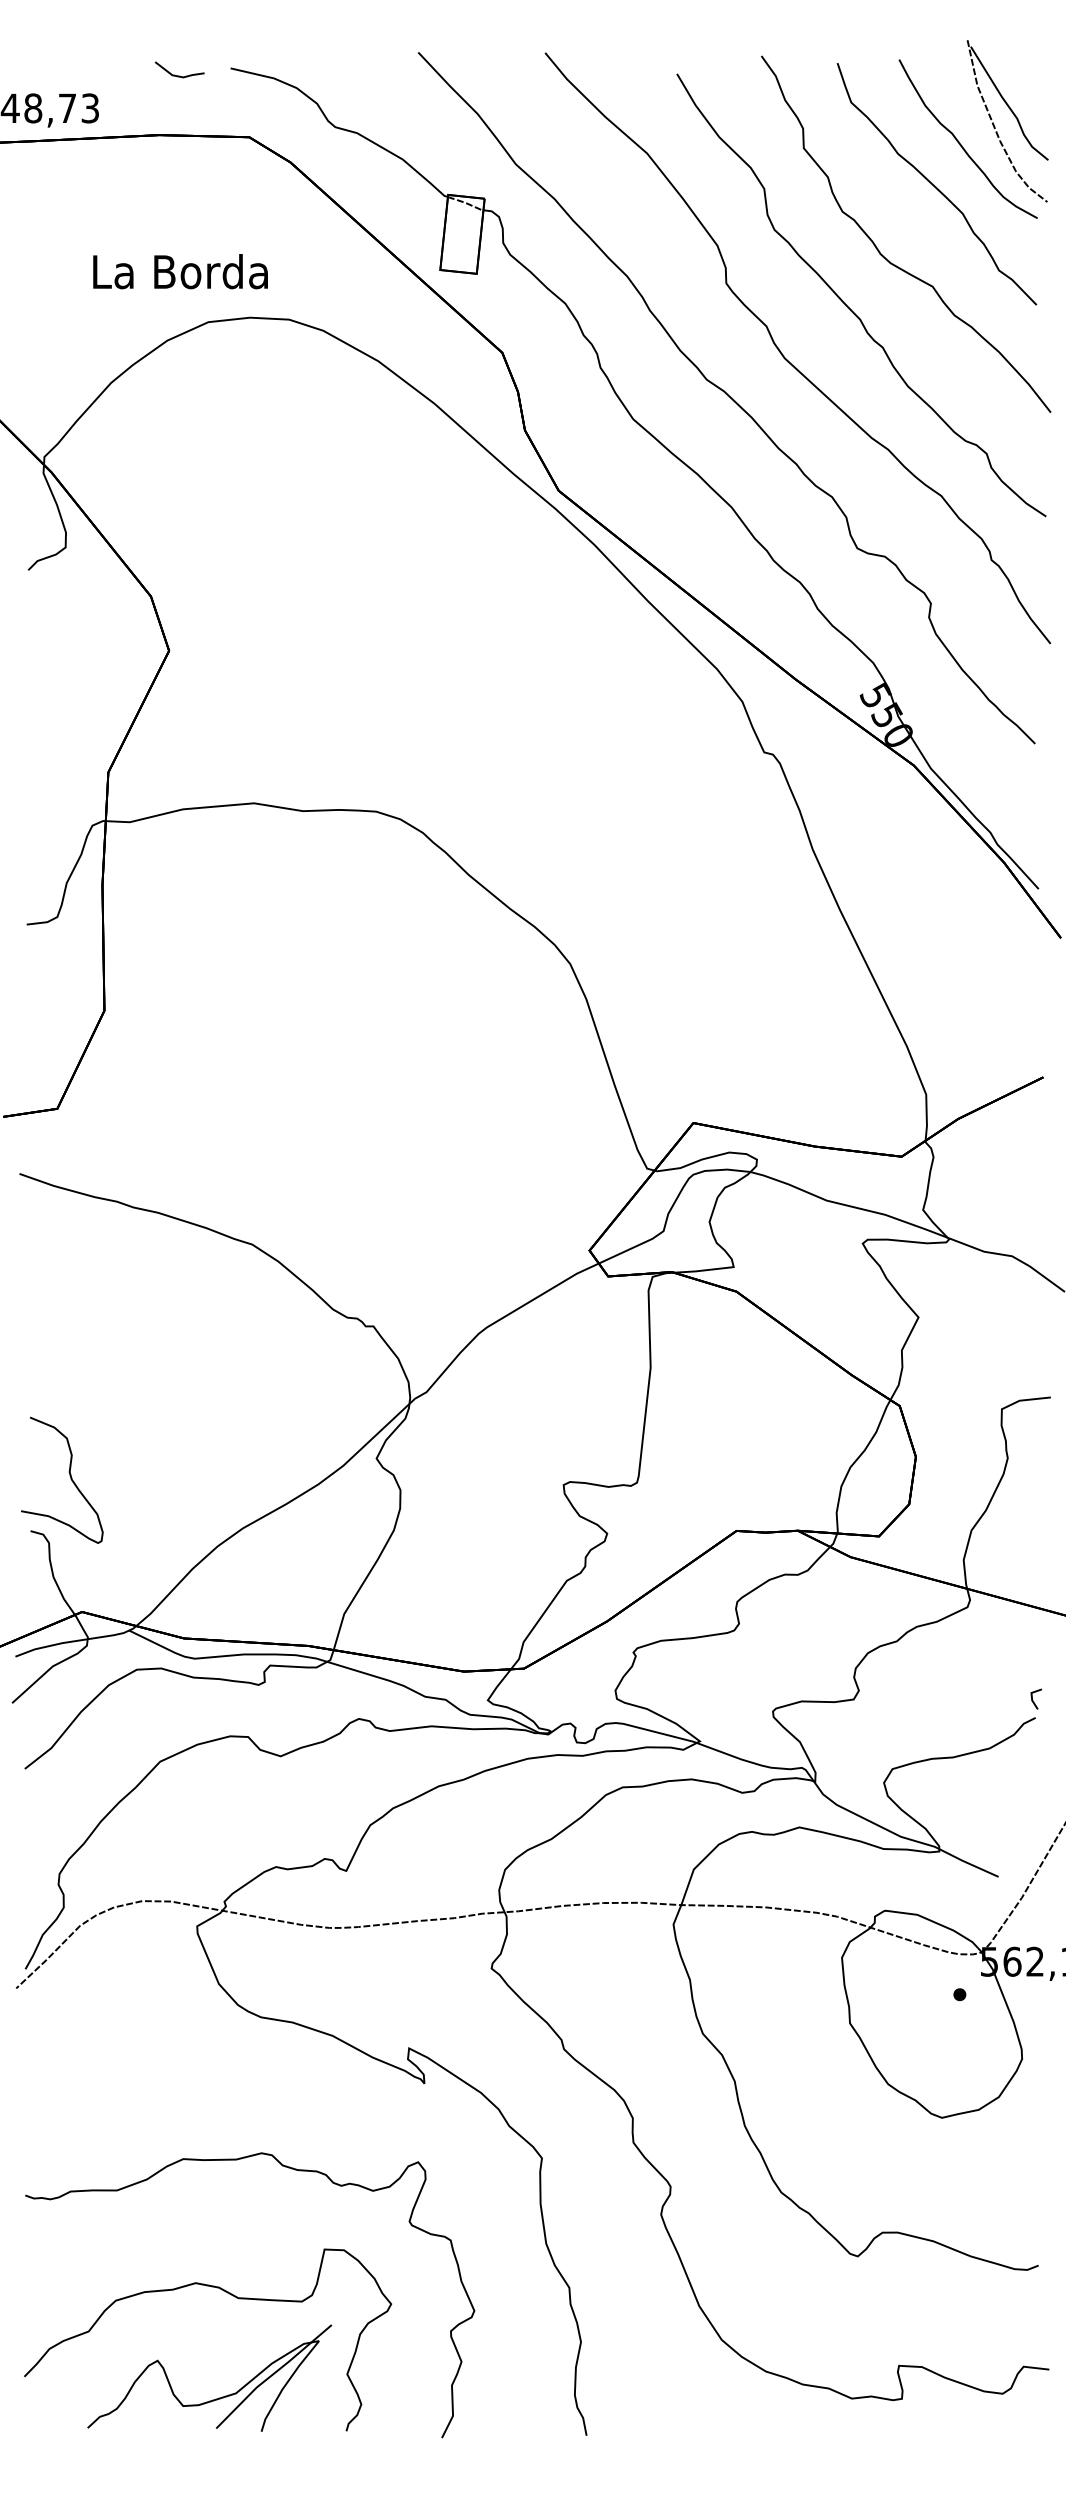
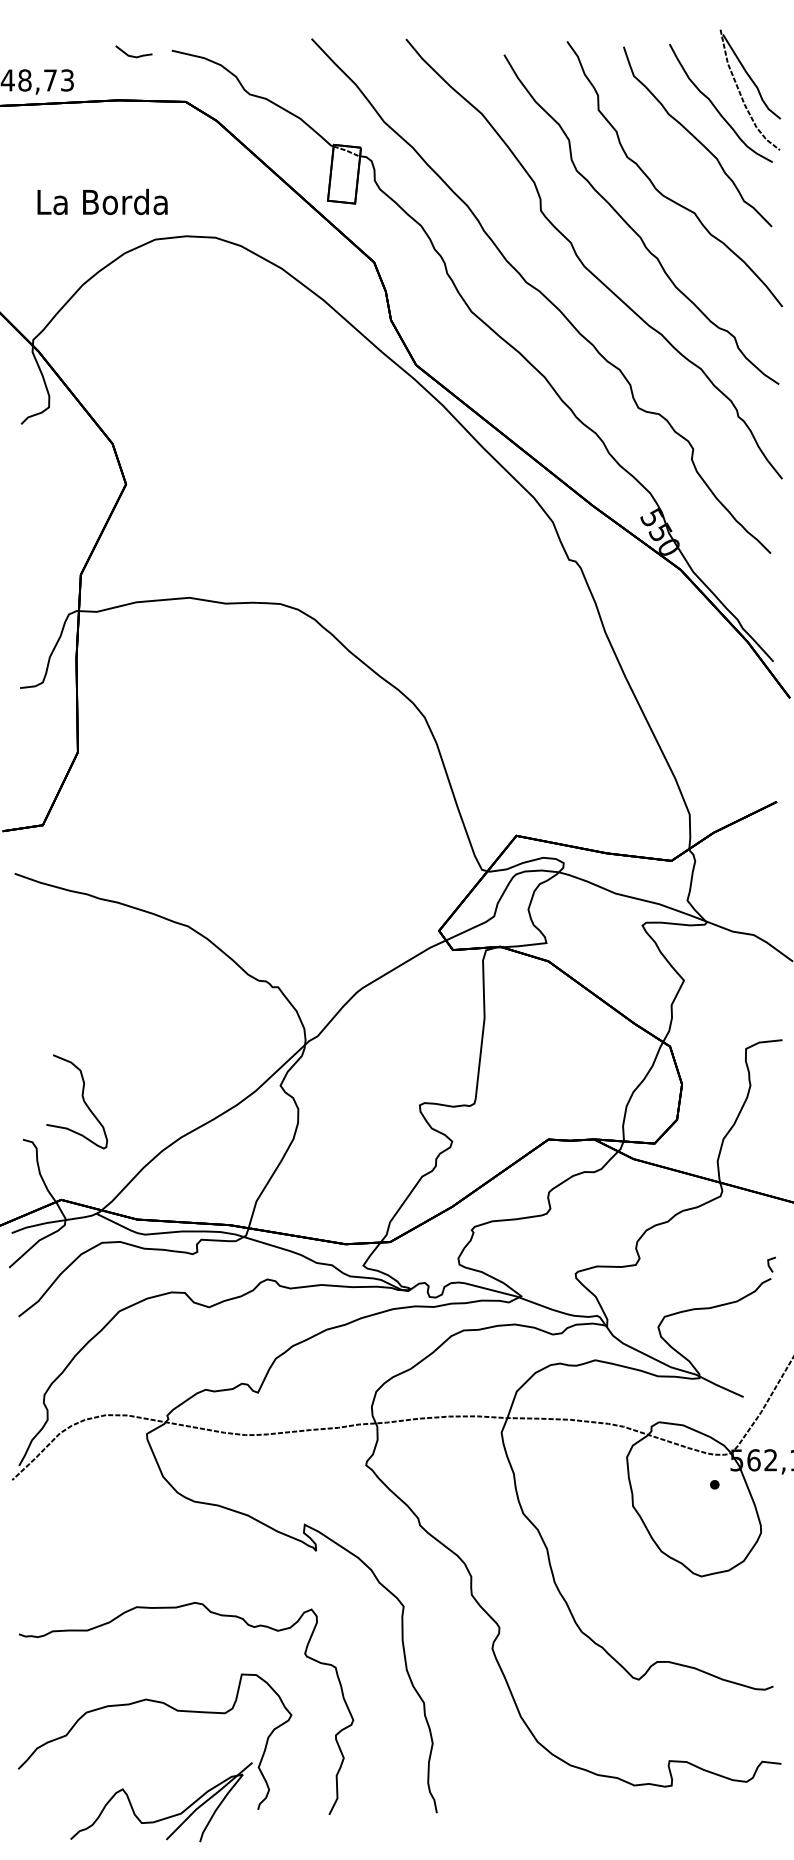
text: (180, 271) -> (102, 201), moved
curve: (70, 1479) -> (83, 1101), moved
part: (215, 2398) -> (165, 1817), moved

